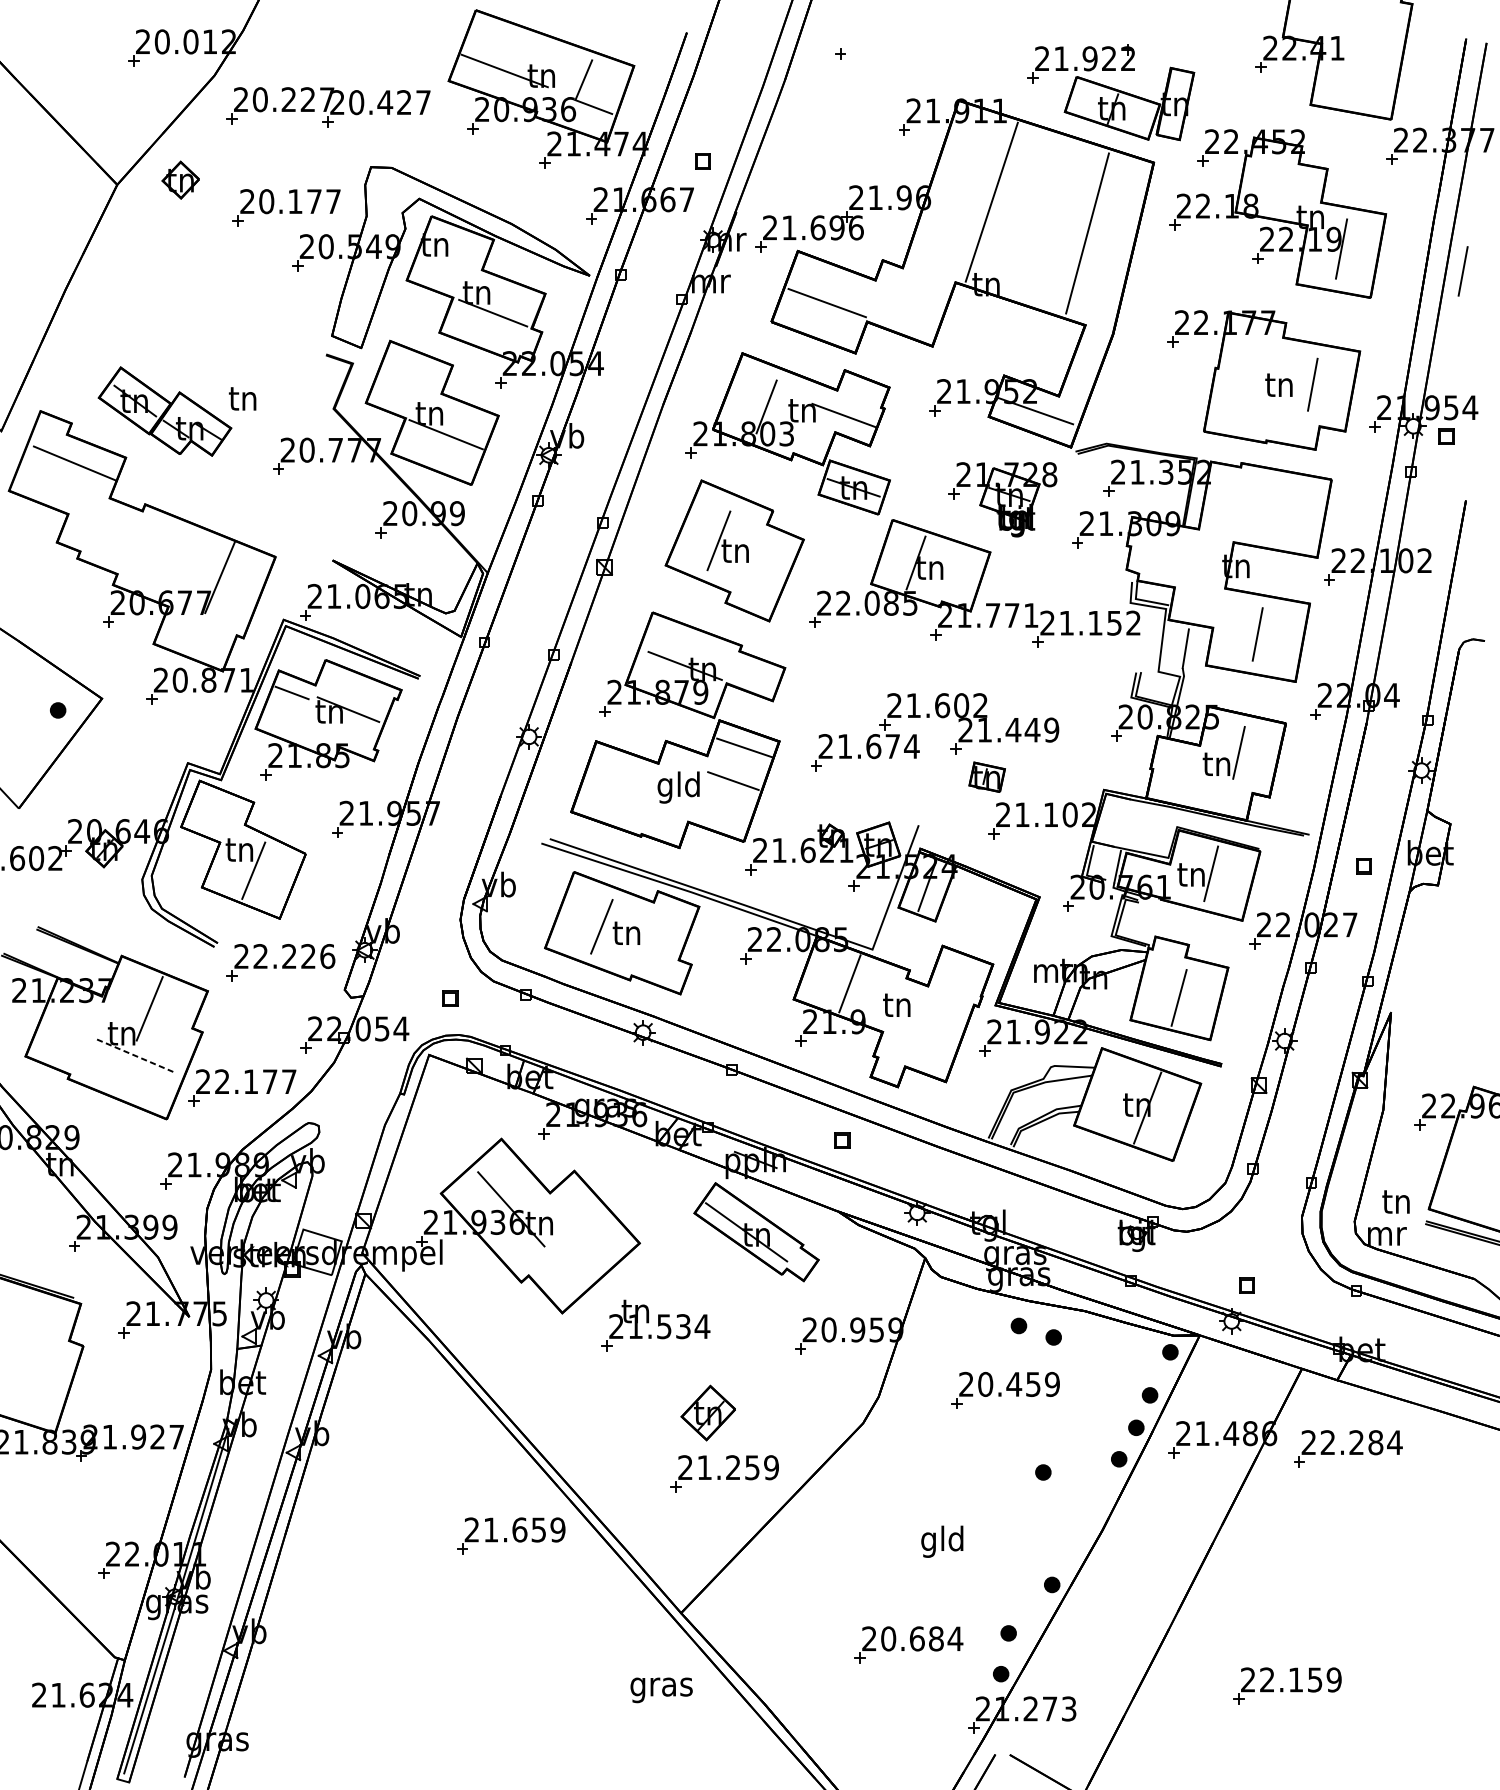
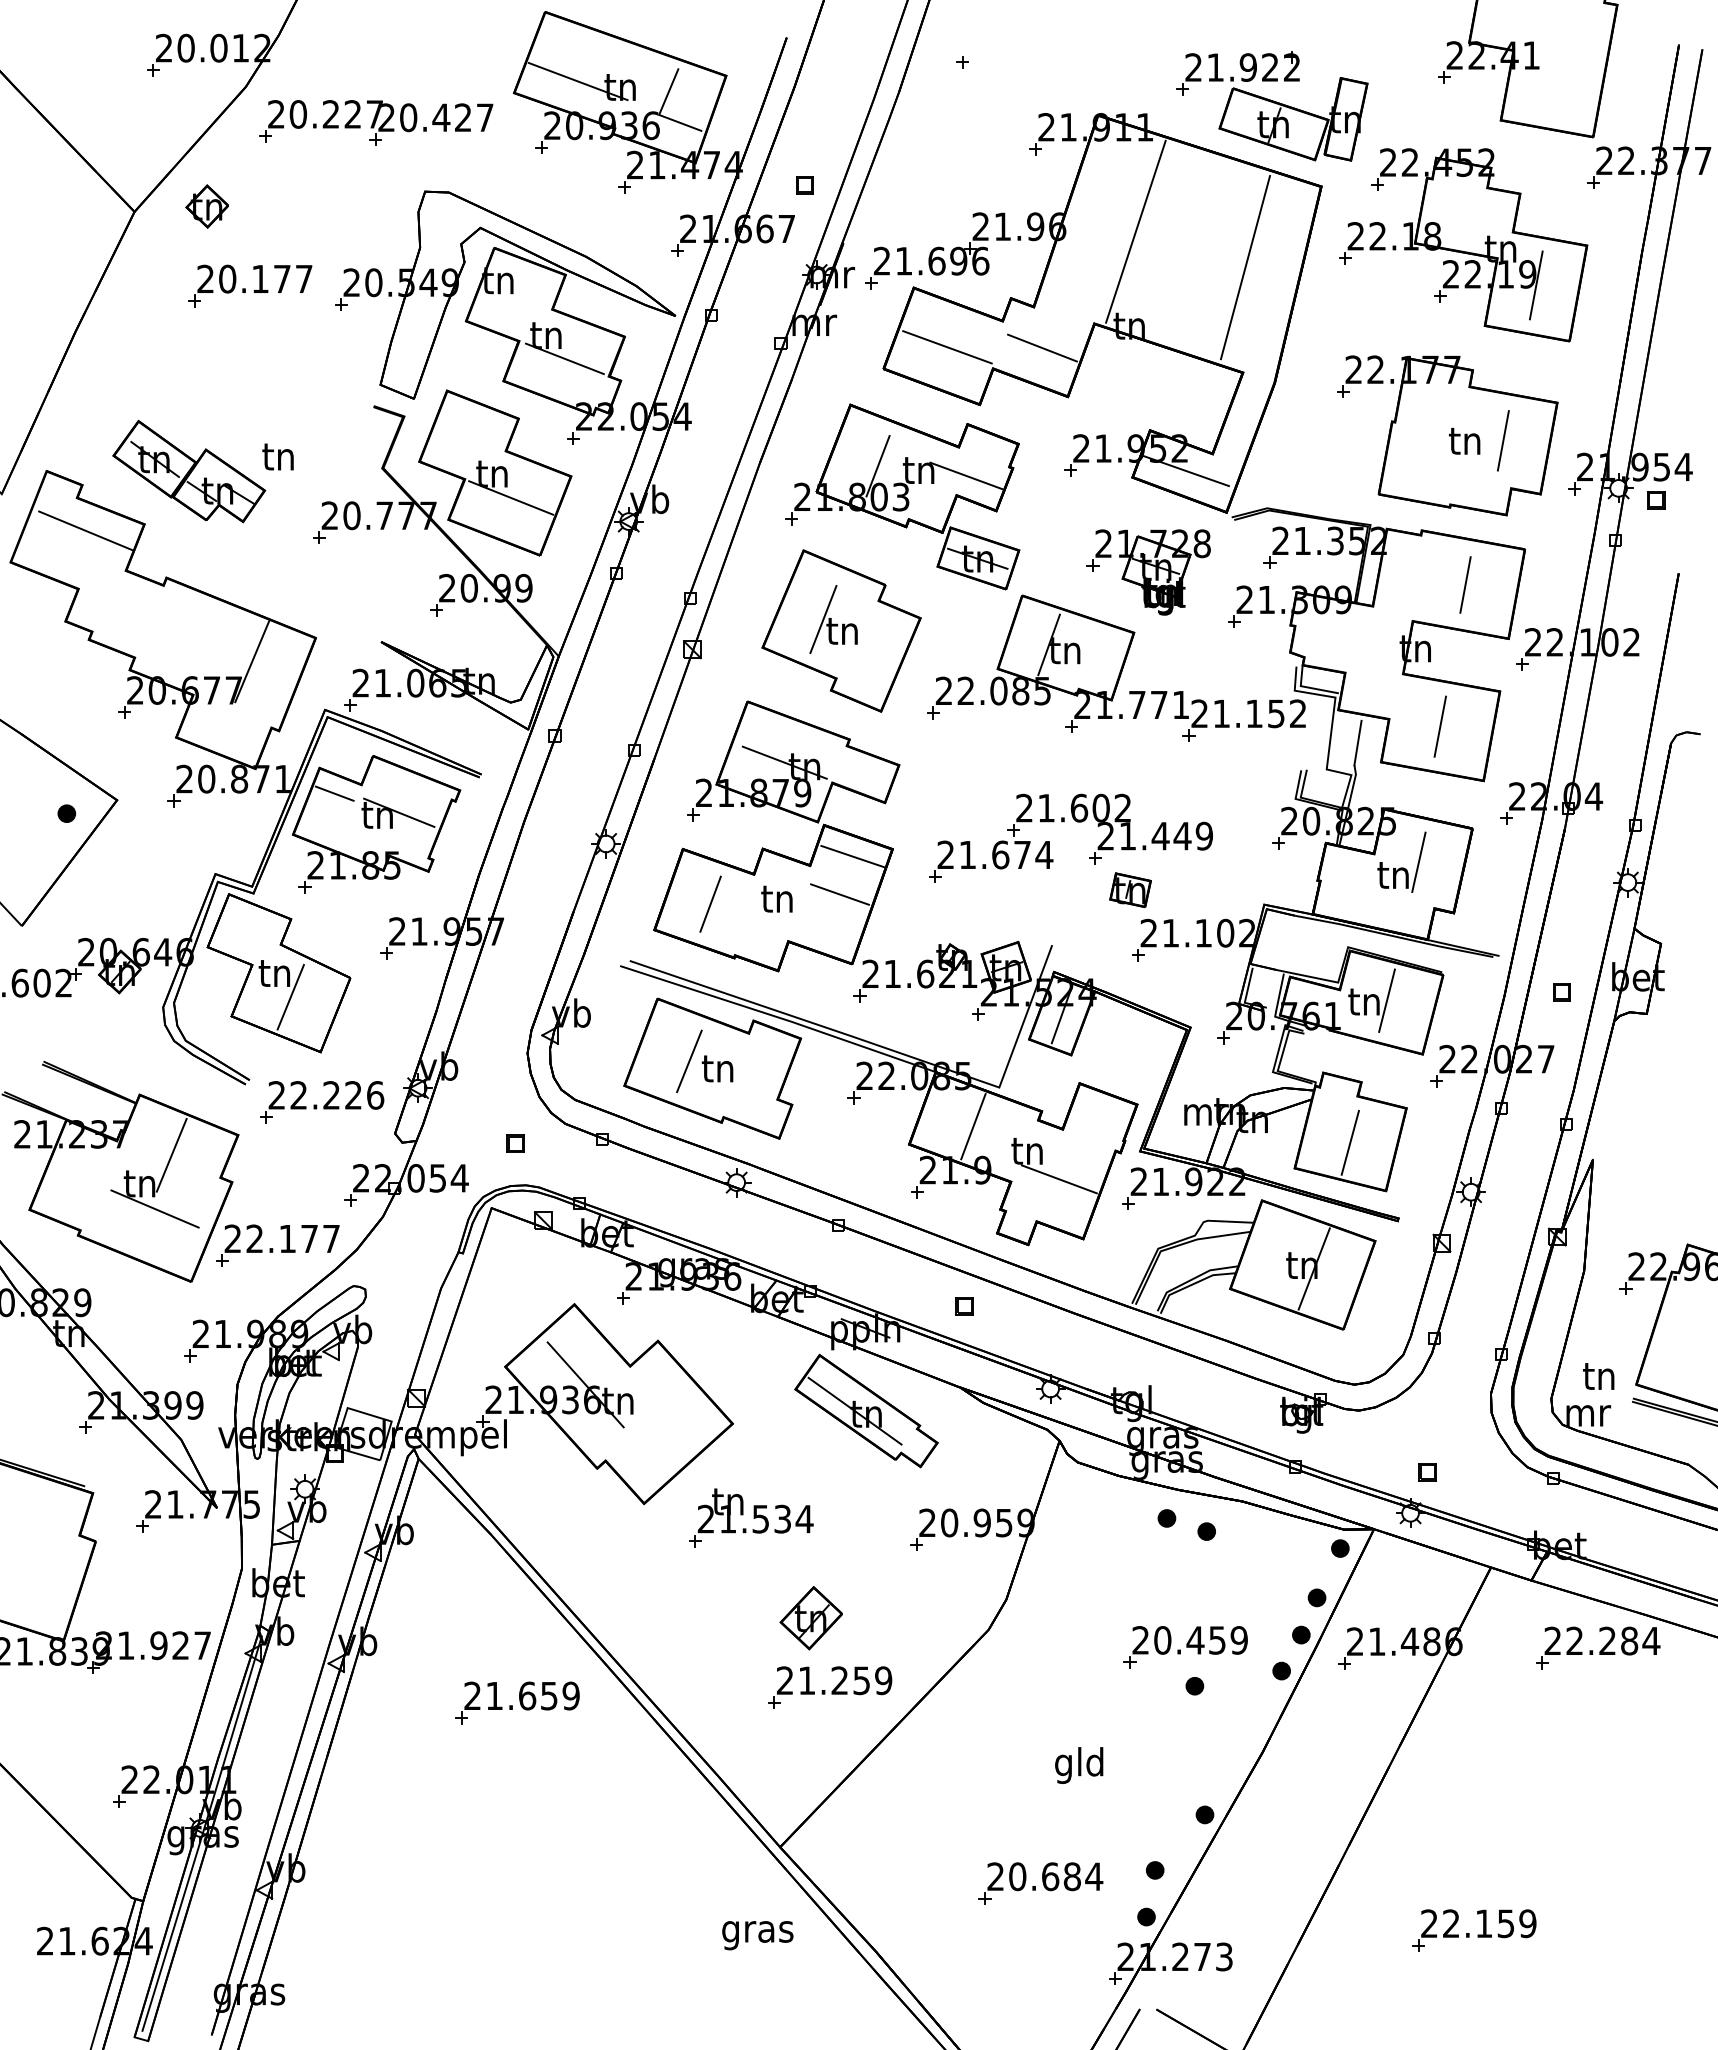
part: (286, 207) -> (250, 285), moved
line: (1463, 270) -> (1465, 584), moved
line: (910, 303) -> (1042, 347), added
text: (678, 787) -> (777, 901), gld -> tn
line: (620, 788) -> (710, 903), added
line: (924, 1029) -> (1058, 1179), added
line: (135, 1056) -> (155, 1209), dashed -> solid
part: (1005, 1390) -> (1185, 1647), moved
part: (1348, 1448) -> (1598, 1647), moved
part: (511, 1535) -> (517, 1702), moved

